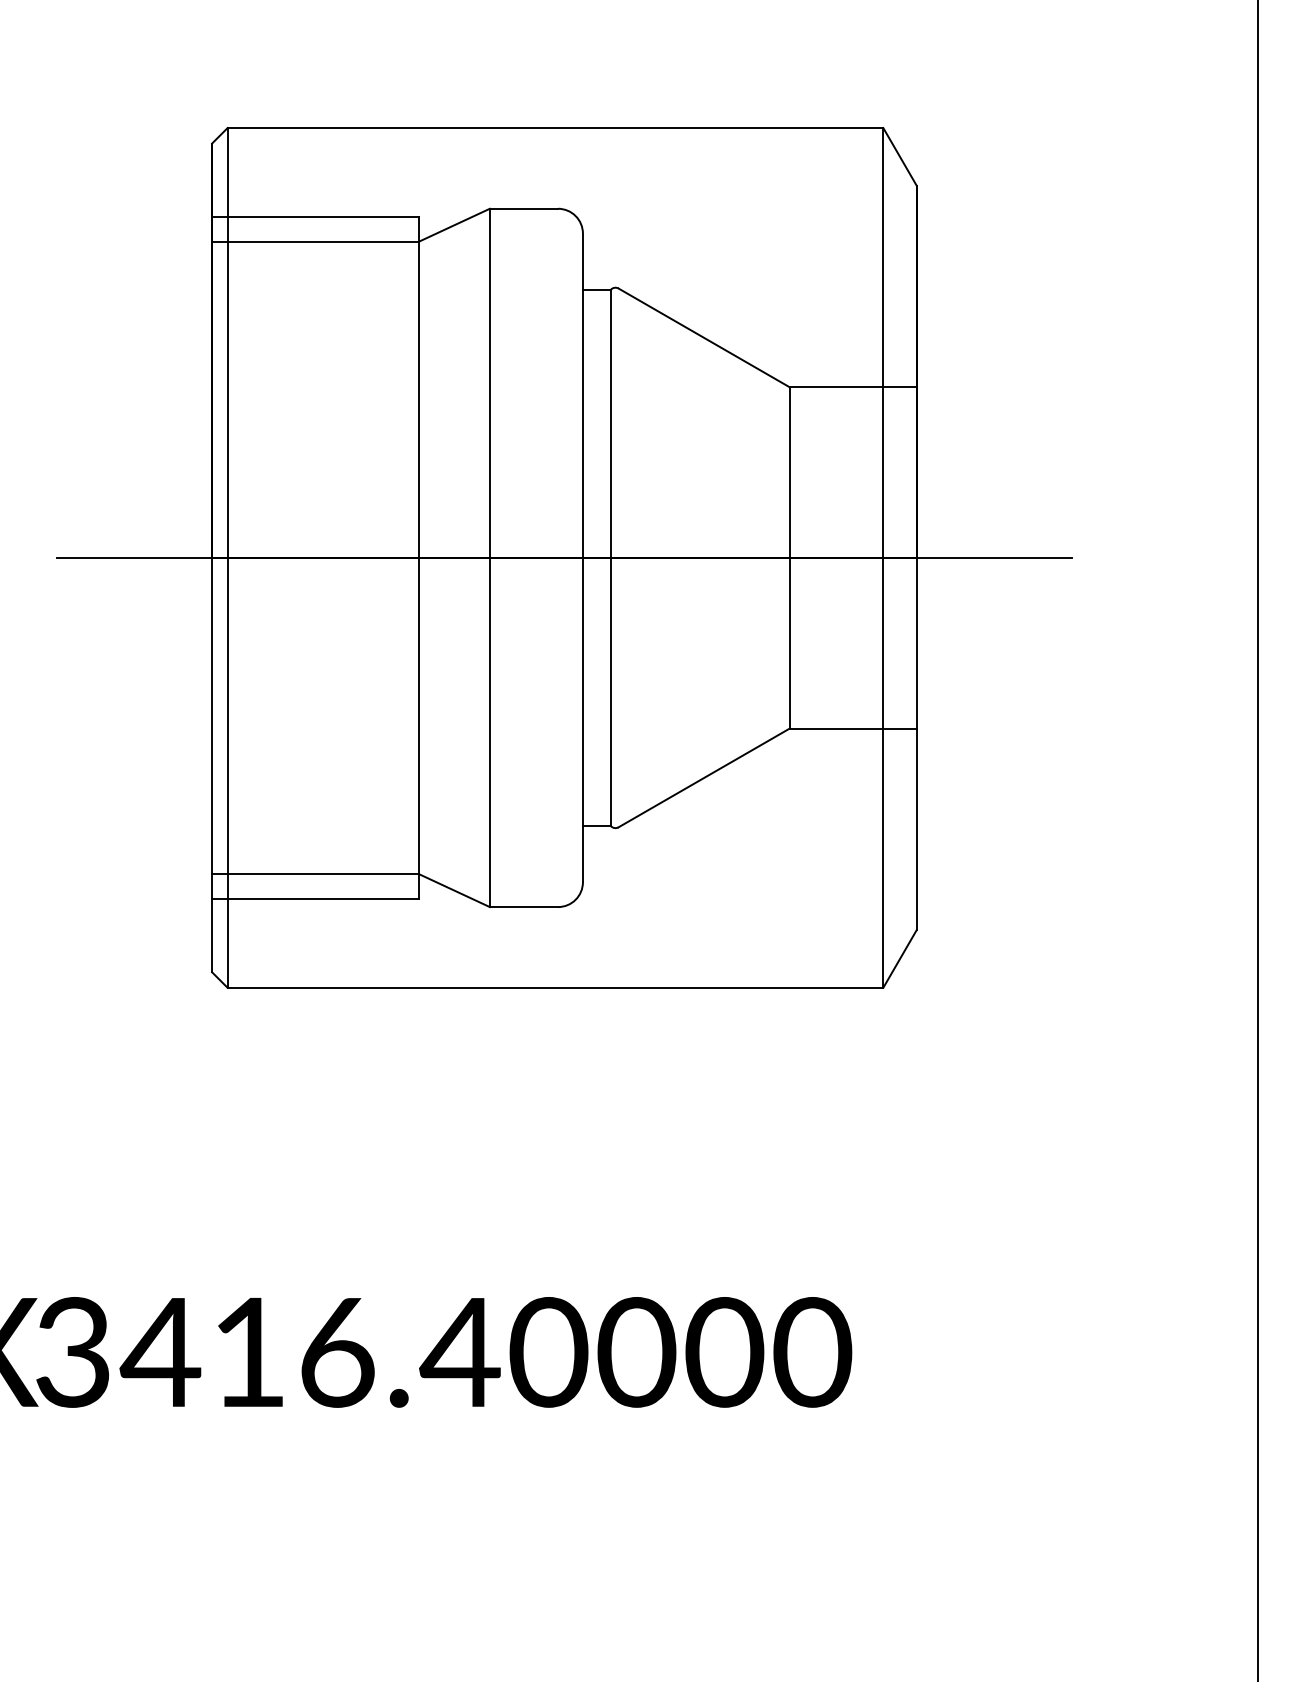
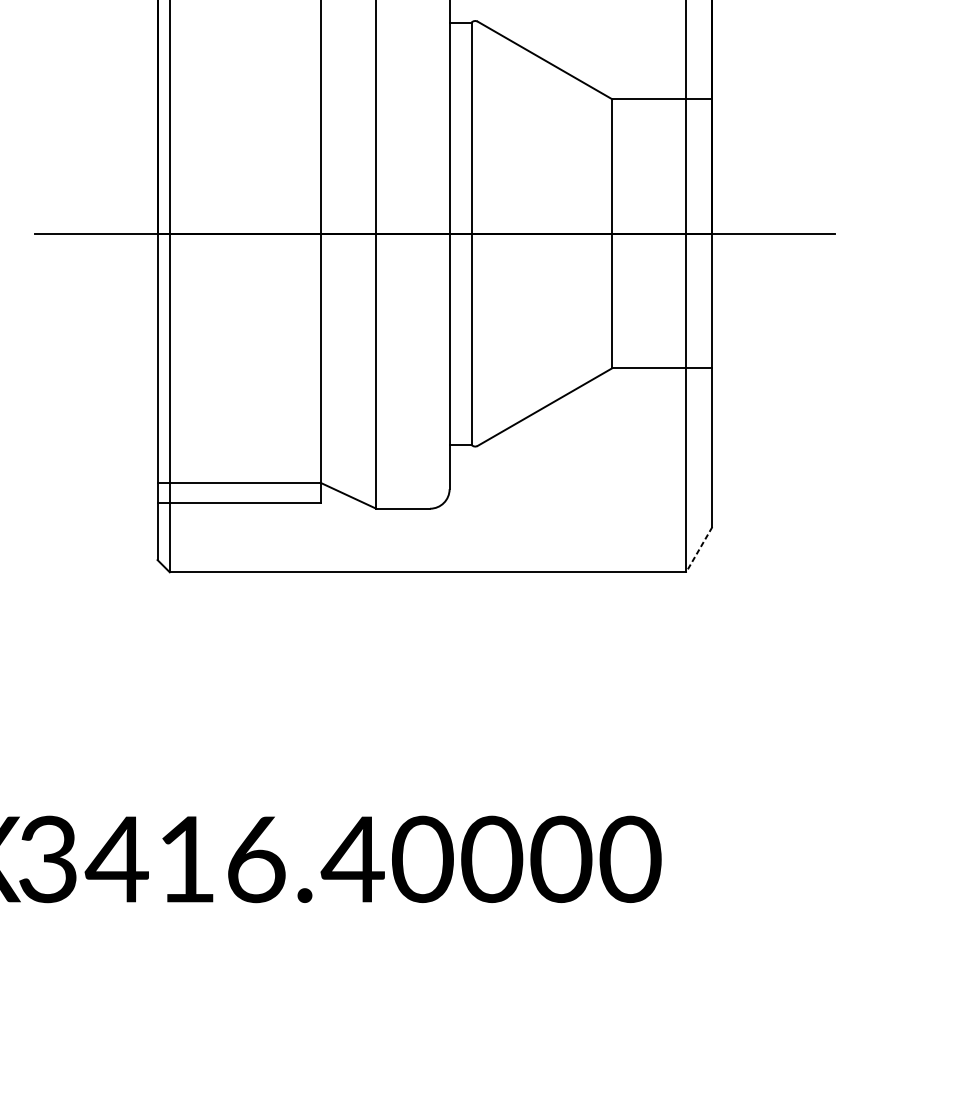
line: (899, 959) -> (698, 550), solid -> dashed

